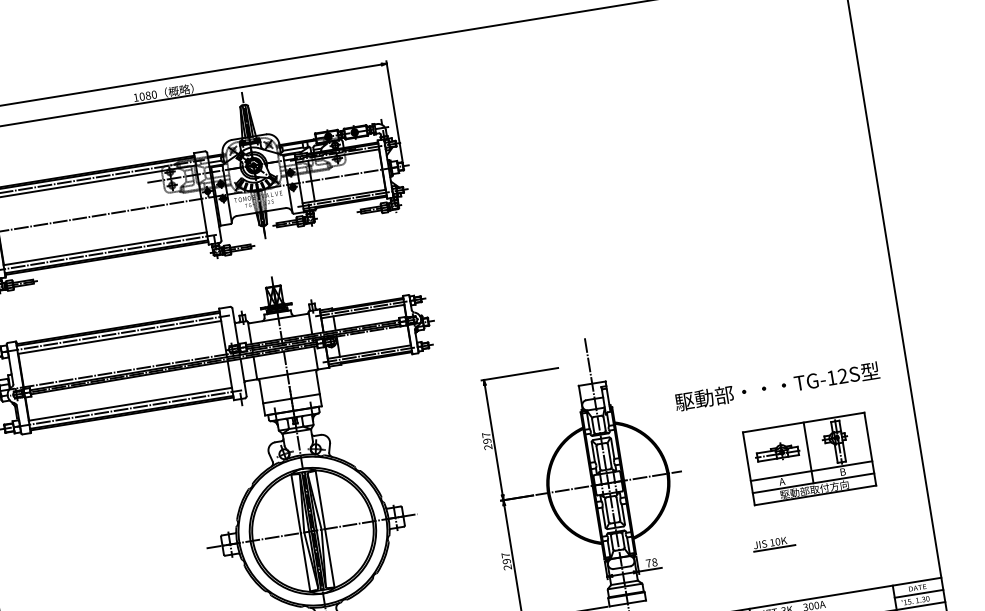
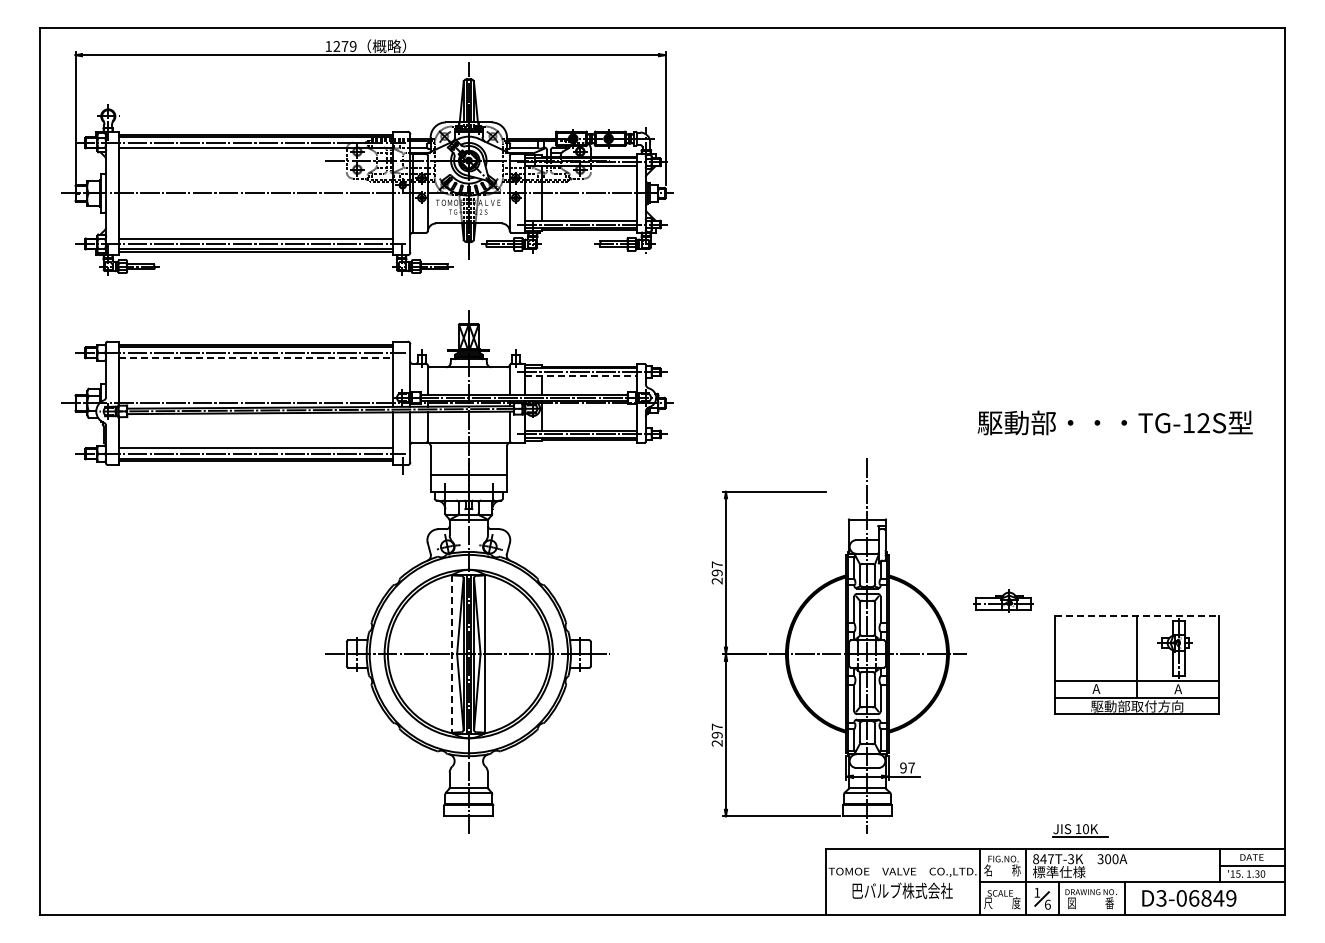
text: (147, 95) -> (344, 46), 1080 -> 1279
line: (363, 311) -> (581, 376), solid -> dashed
line: (120, 337) -> (256, 358), solid -> dashed
text: (776, 386) -> (1114, 422), moved
line: (803, 422) -> (1137, 615), solid -> dashed
part: (777, 451) -> (1003, 600), moved
text: (843, 472) -> (1178, 689), B -> A
line: (300, 533) -> (452, 654), solid -> dashed
part: (774, 543) -> (1080, 830), moved
text: (651, 562) -> (907, 767), 78 -> 97

